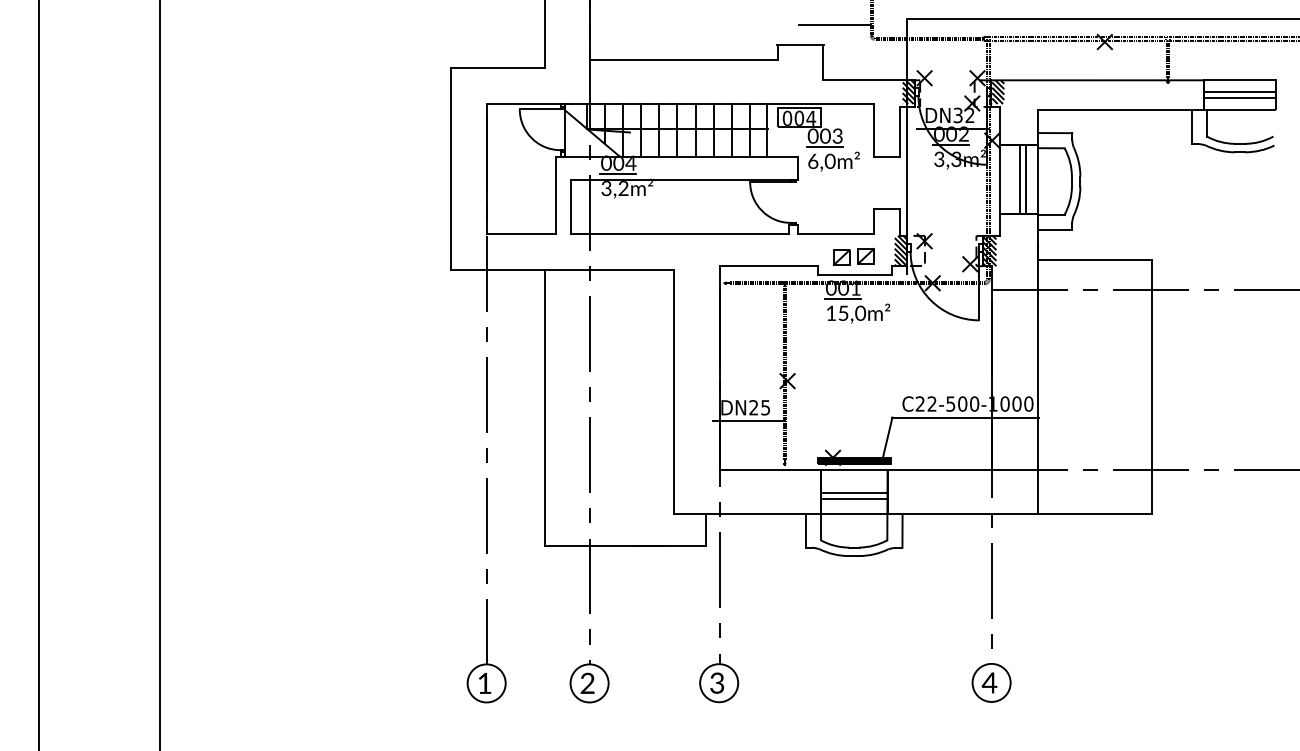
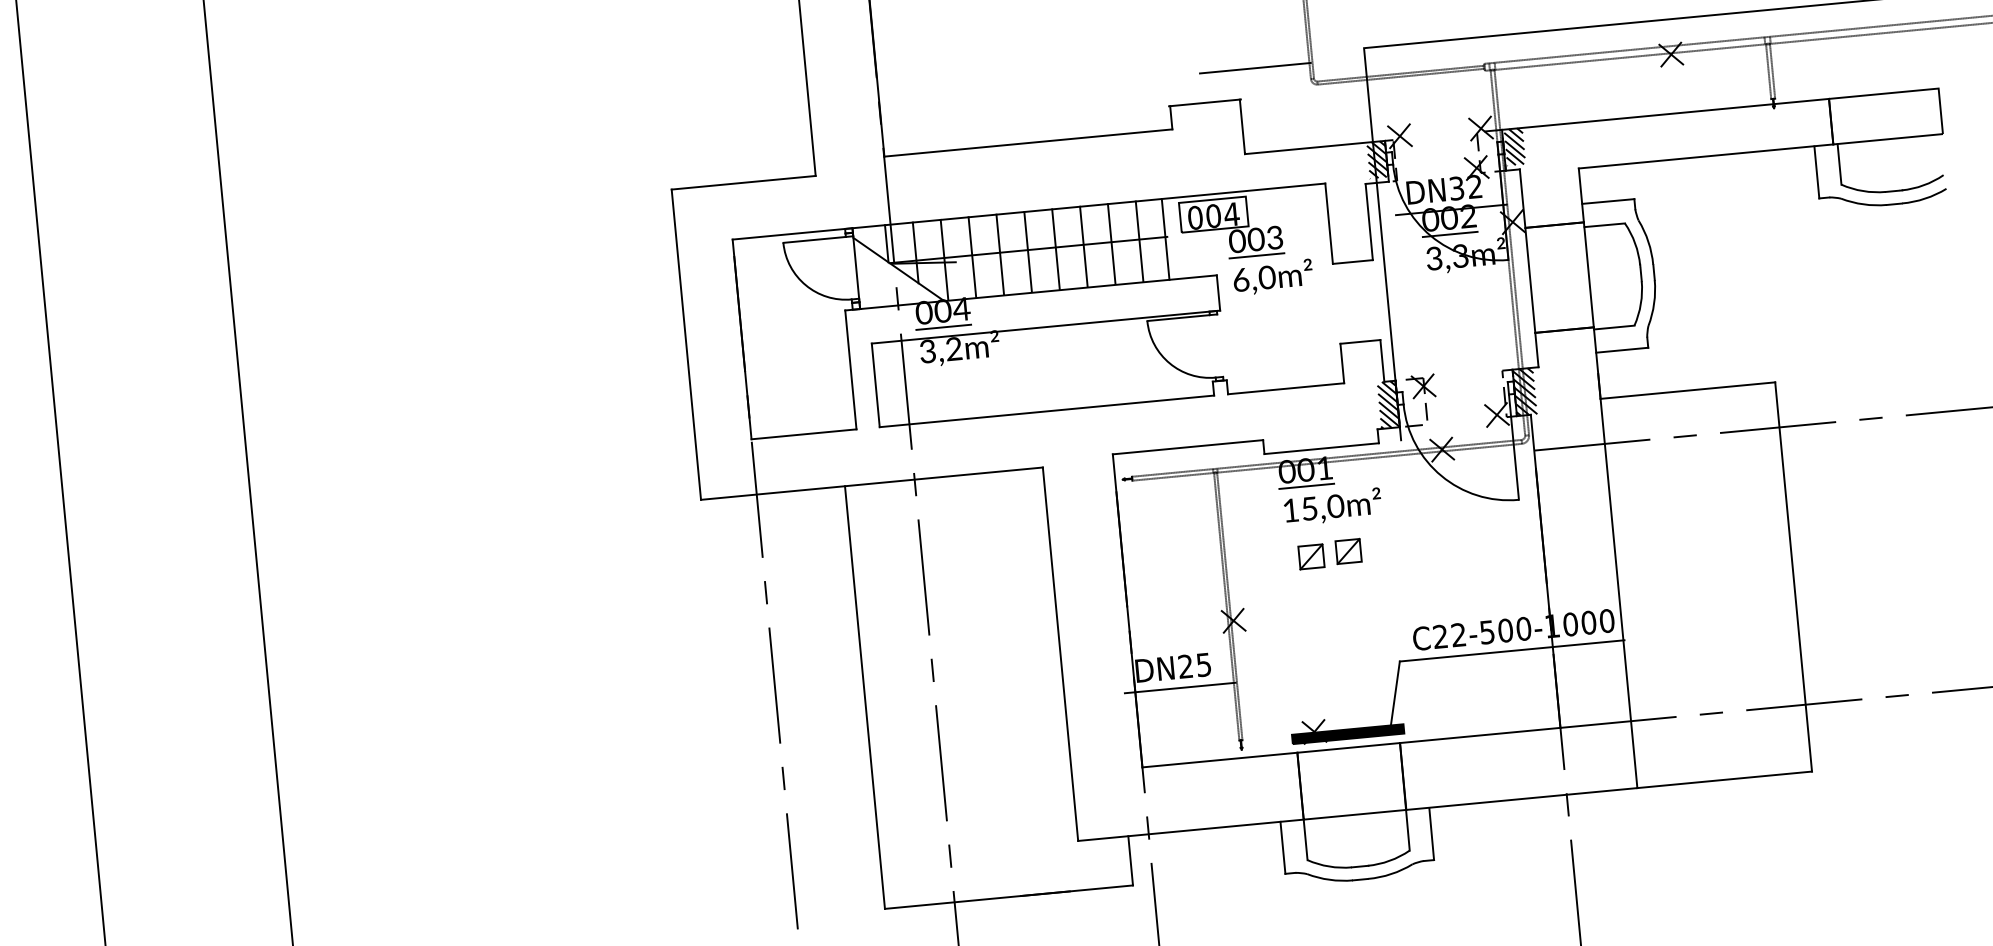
line: (1239, 91) -> (1884, 110), removed
line: (1239, 97) -> (1885, 120), removed
line: (1020, 179) -> (1561, 277), removed
line: (1025, 179) -> (1569, 276), removed
part: (853, 256) -> (1329, 553), moved
line: (853, 492) -> (1350, 782), removed
line: (853, 498) -> (1351, 791), removed

